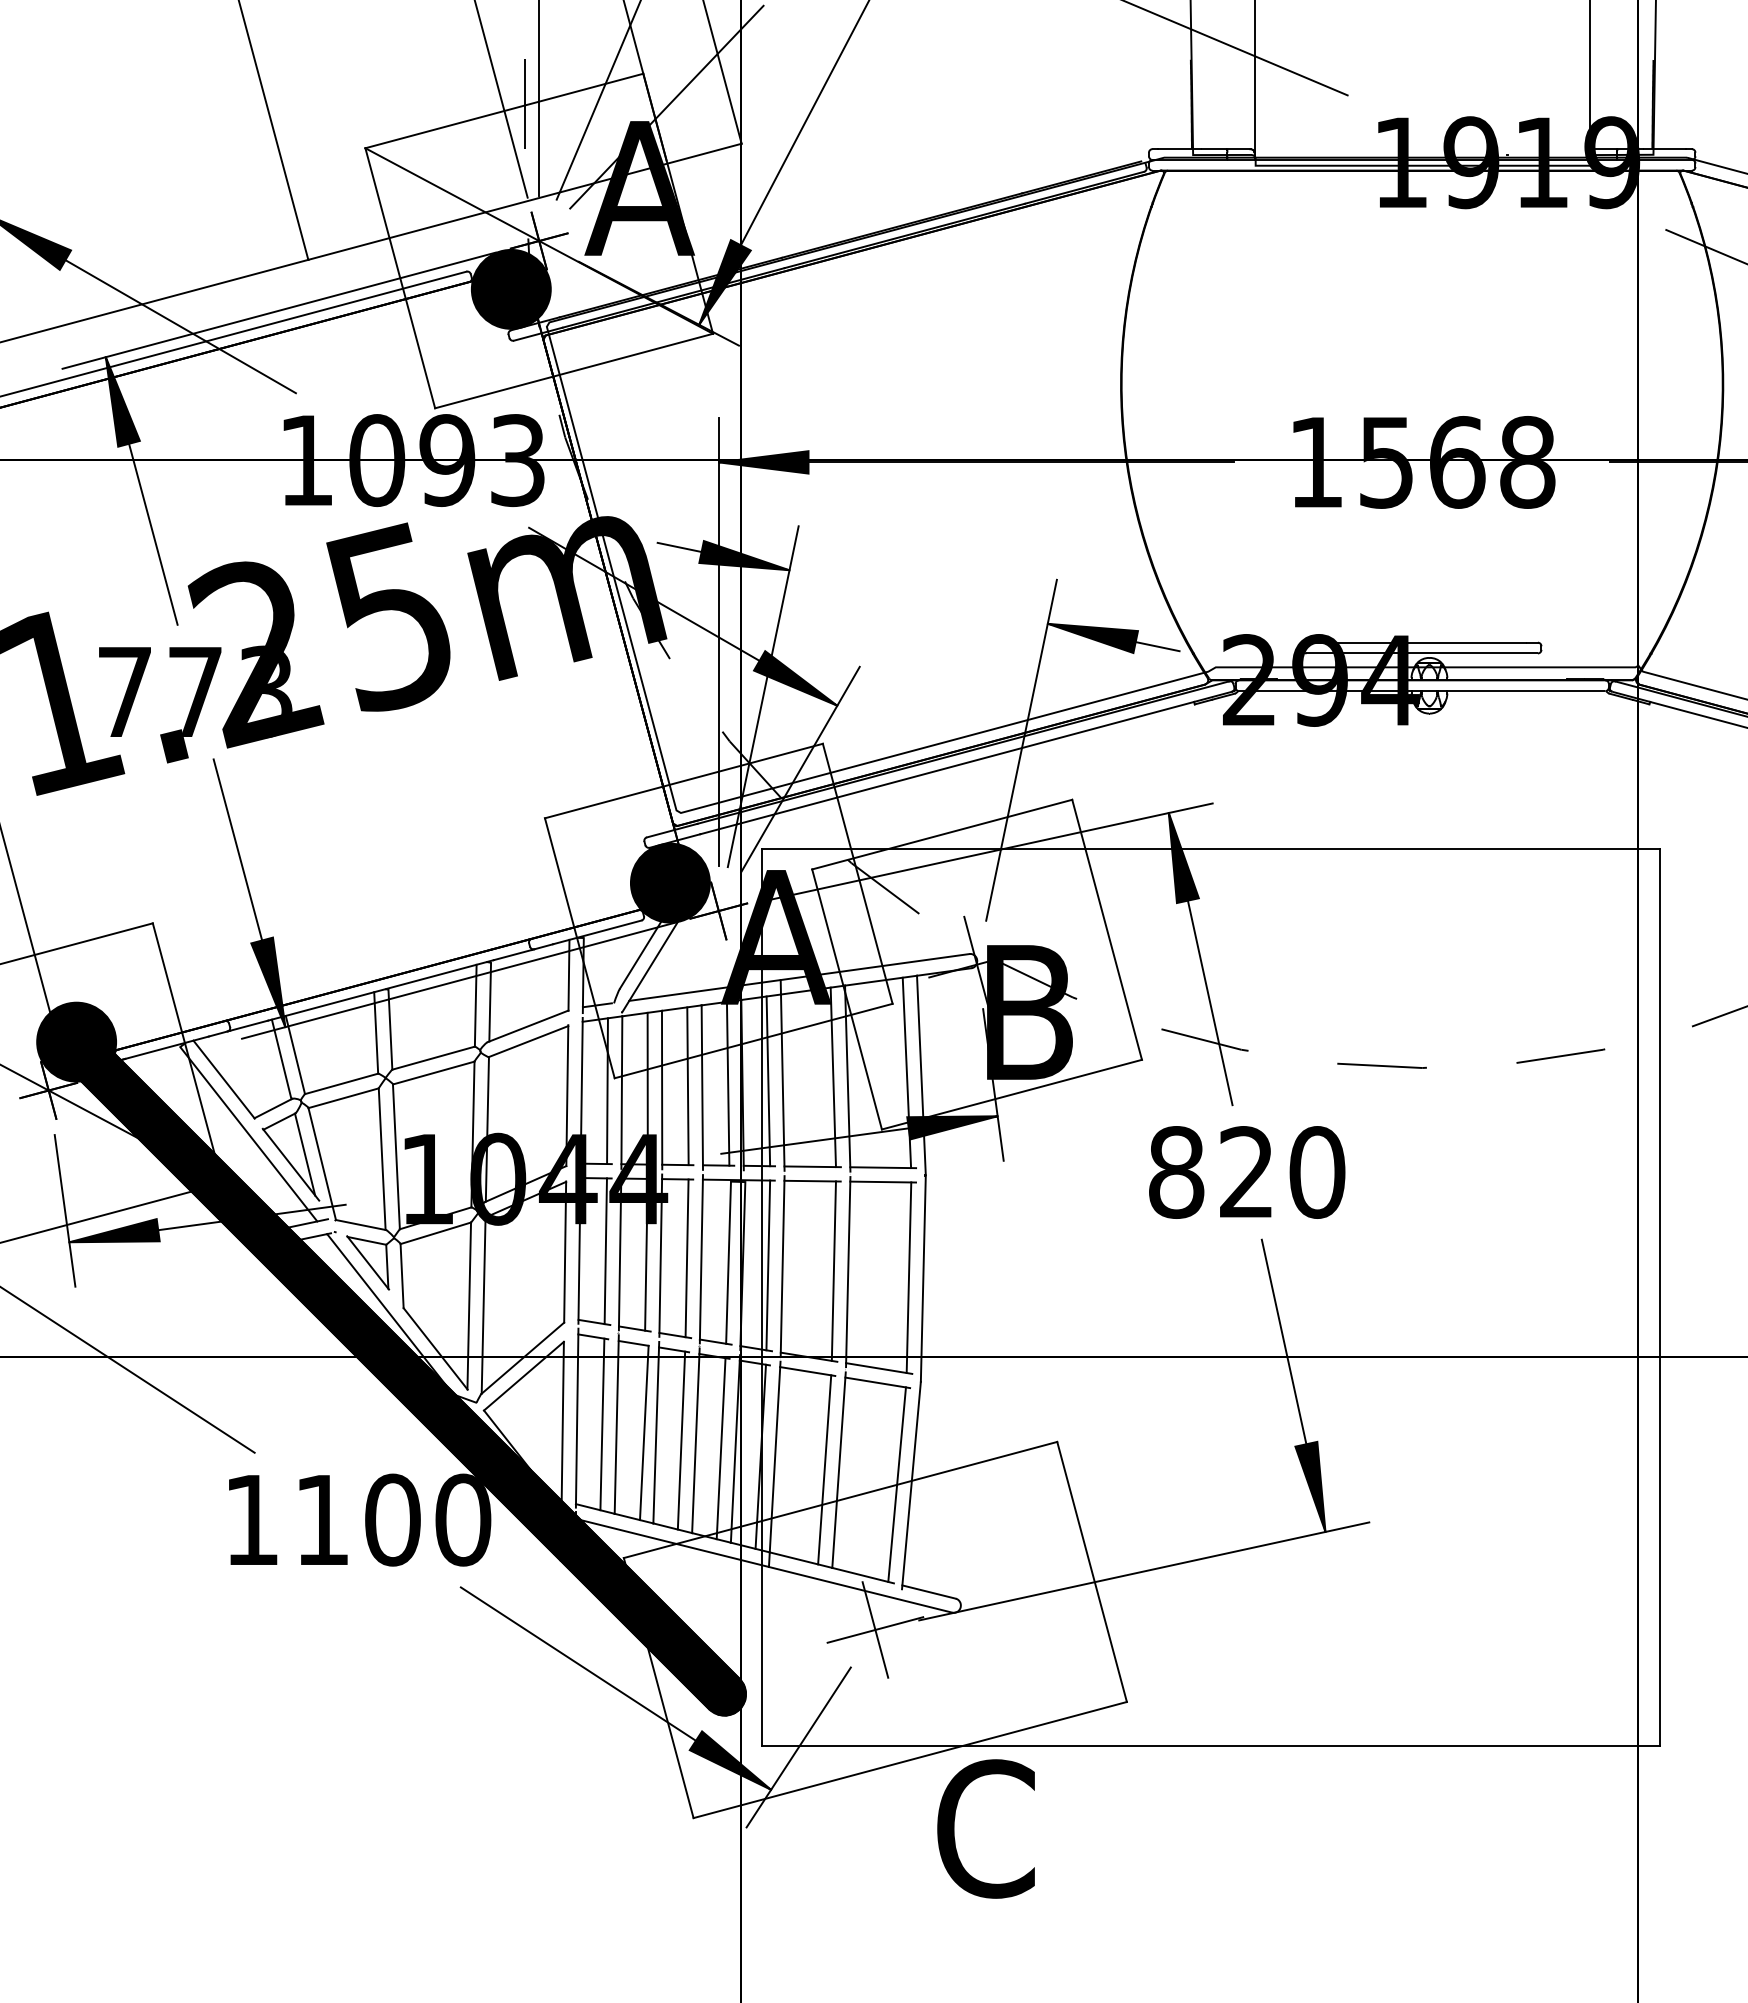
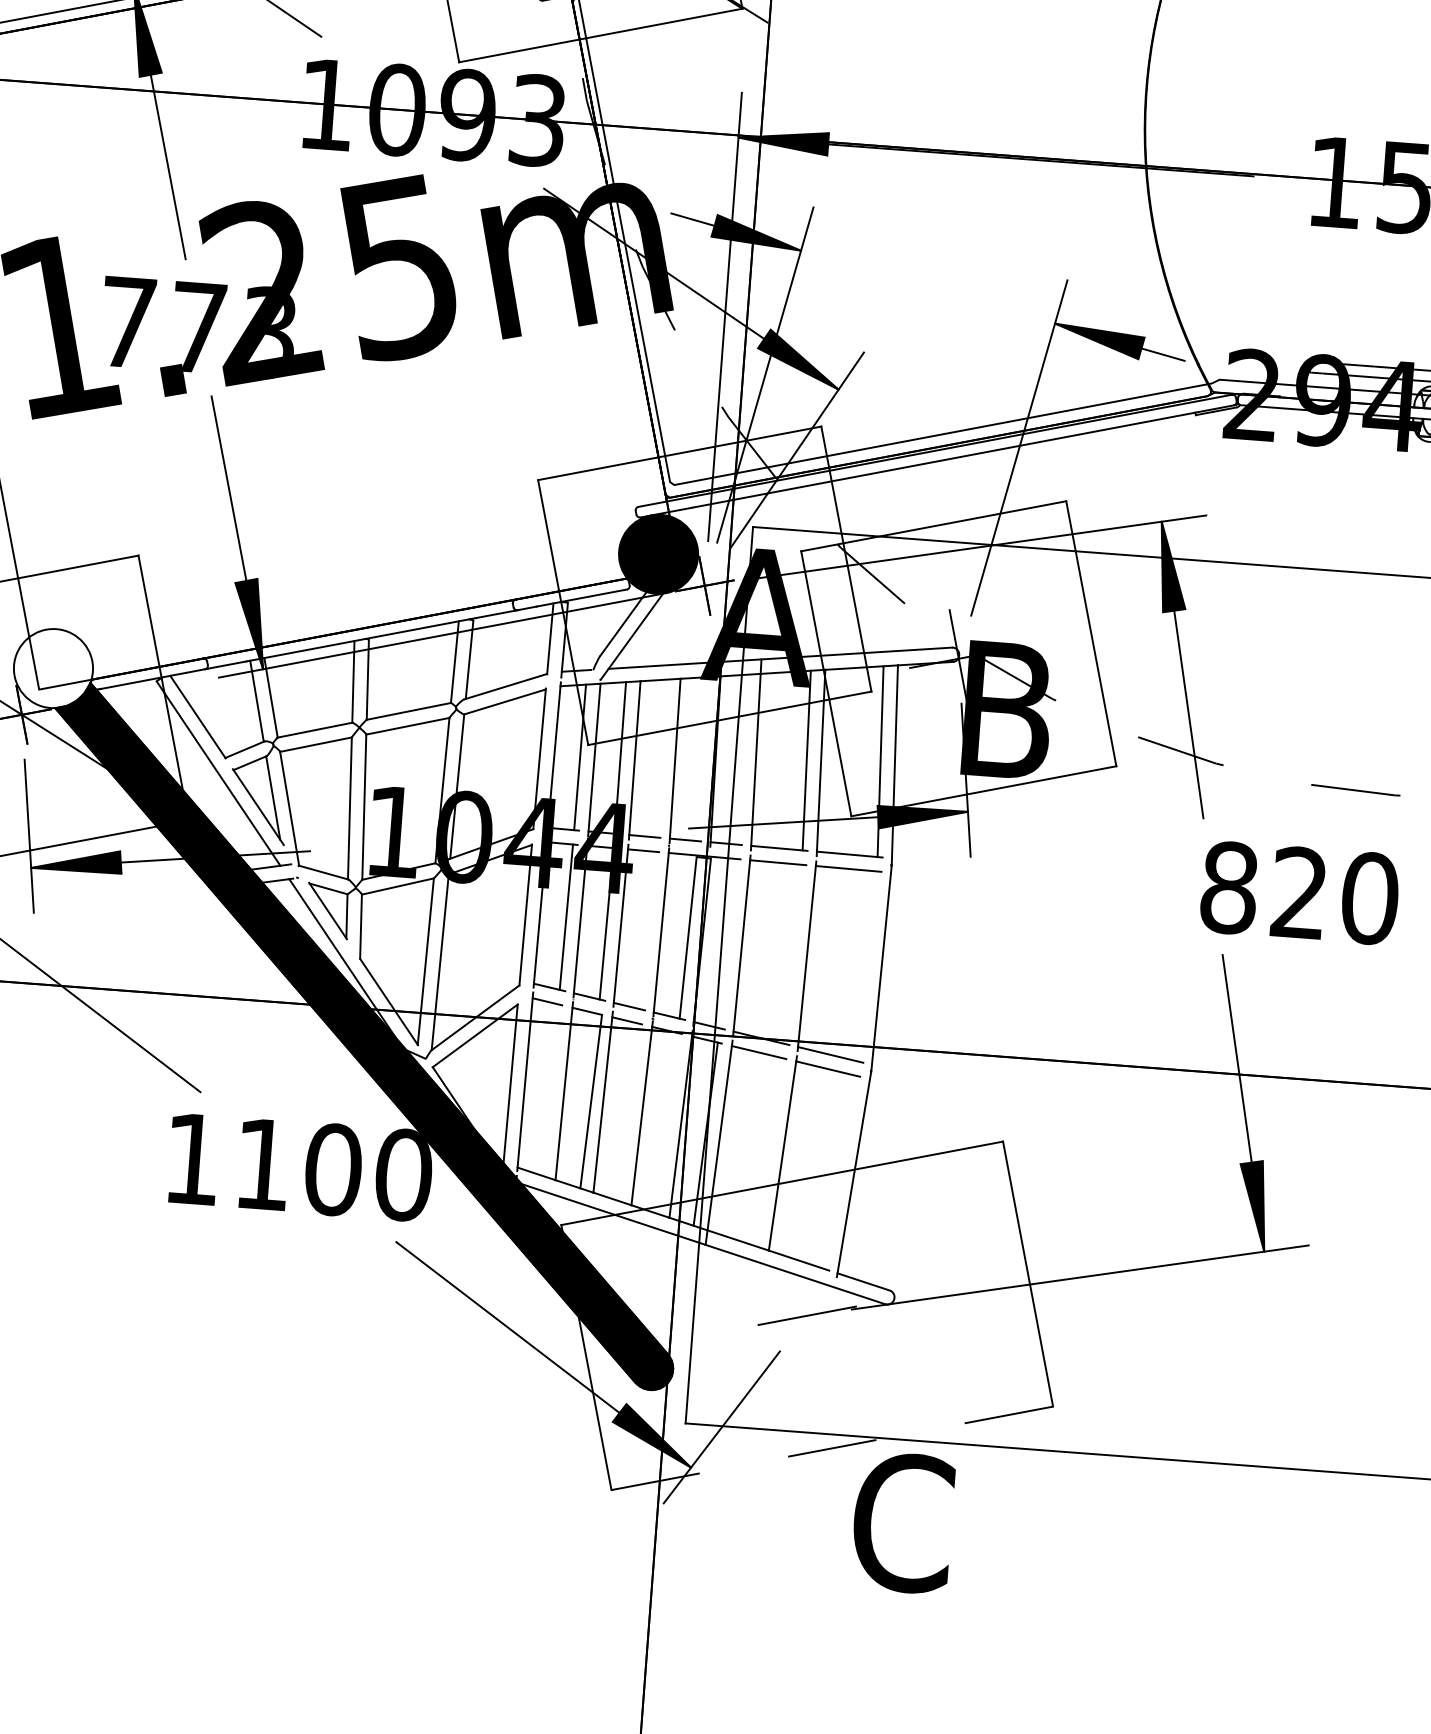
fill: (76, 1041) -> (53, 667), removed
line: (768, 1081) -> (741, 759), removed
line: (727, 1083) -> (700, 758), removed
line: (687, 1086) -> (660, 758), removed
text: (1247, 1172) -> (1300, 893), moved
line: (686, 1258) -> (646, 930), removed
line: (768, 1265) -> (727, 943), removed
line: (833, 1270) -> (792, 953), removed
line: (908, 1277) -> (866, 966), removed
line: (602, 1424) -> (550, 1090), removed
line: (681, 1440) -> (627, 1111), removed
line: (720, 1448) -> (666, 1122), removed
line: (824, 1469) -> (768, 1151), removed
line: (896, 1484) -> (839, 1172), removed
line: (875, 1629) -> (807, 1315), removed
line: (909, 1760) -> (831, 1448), solid -> dashed

